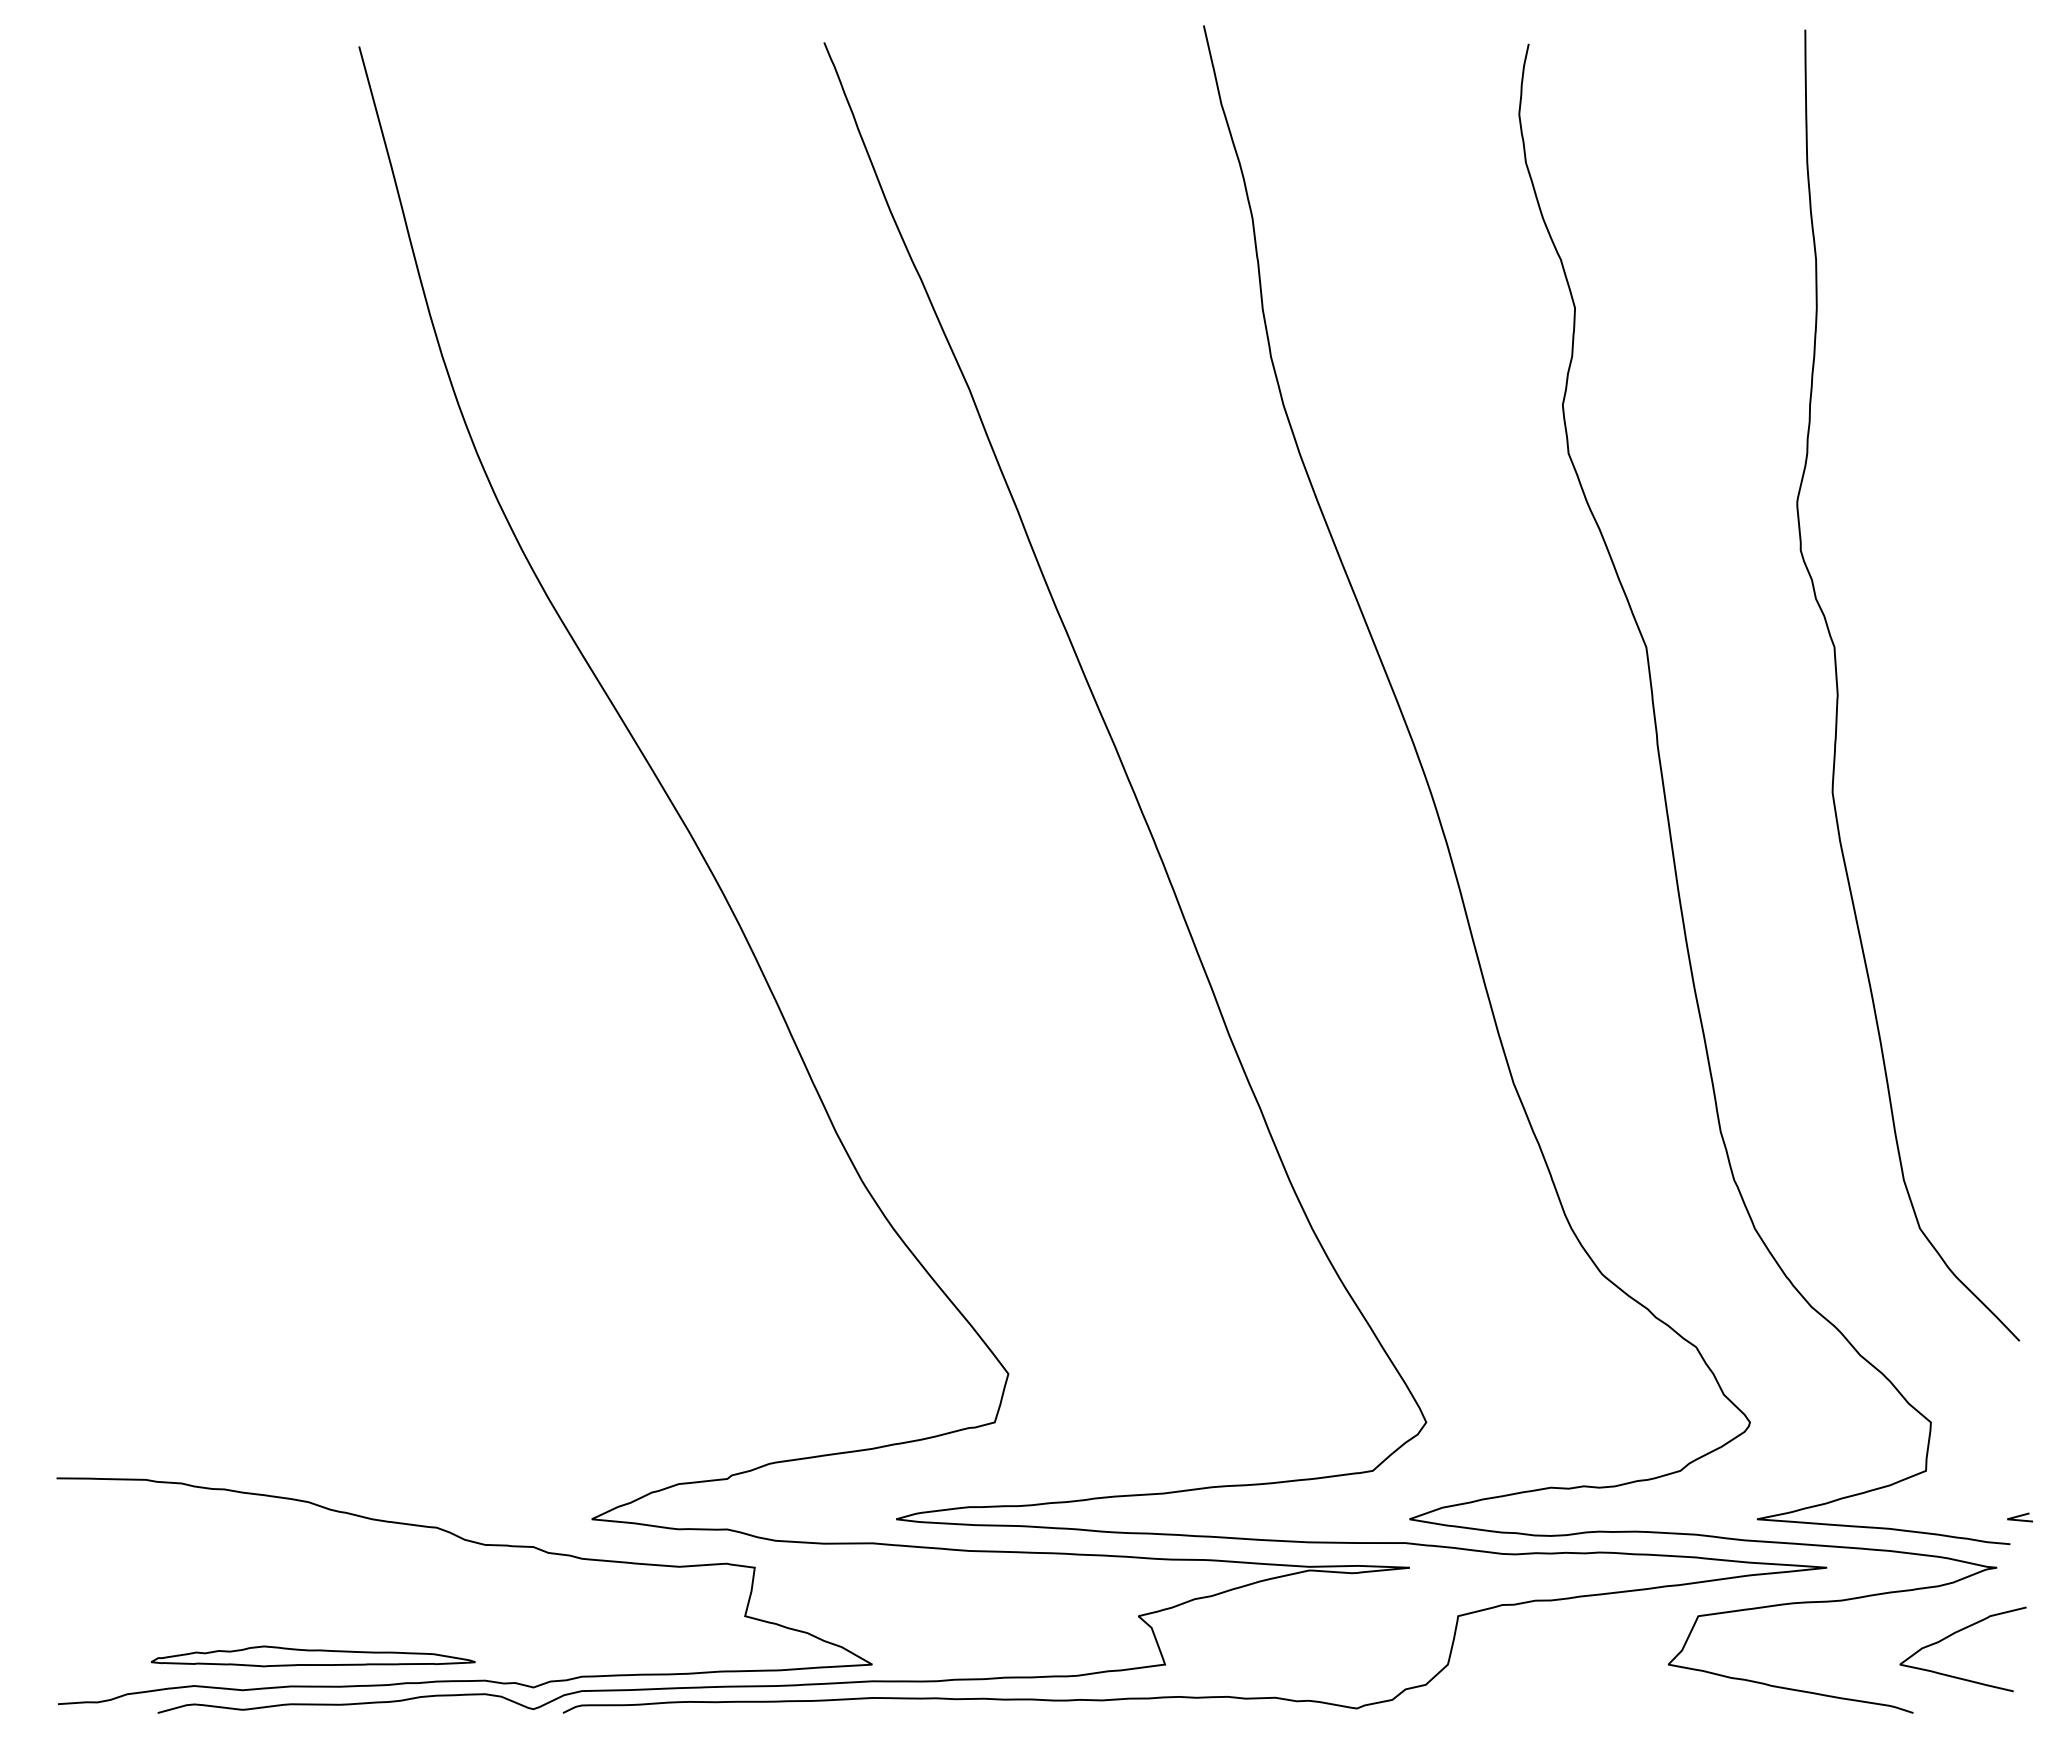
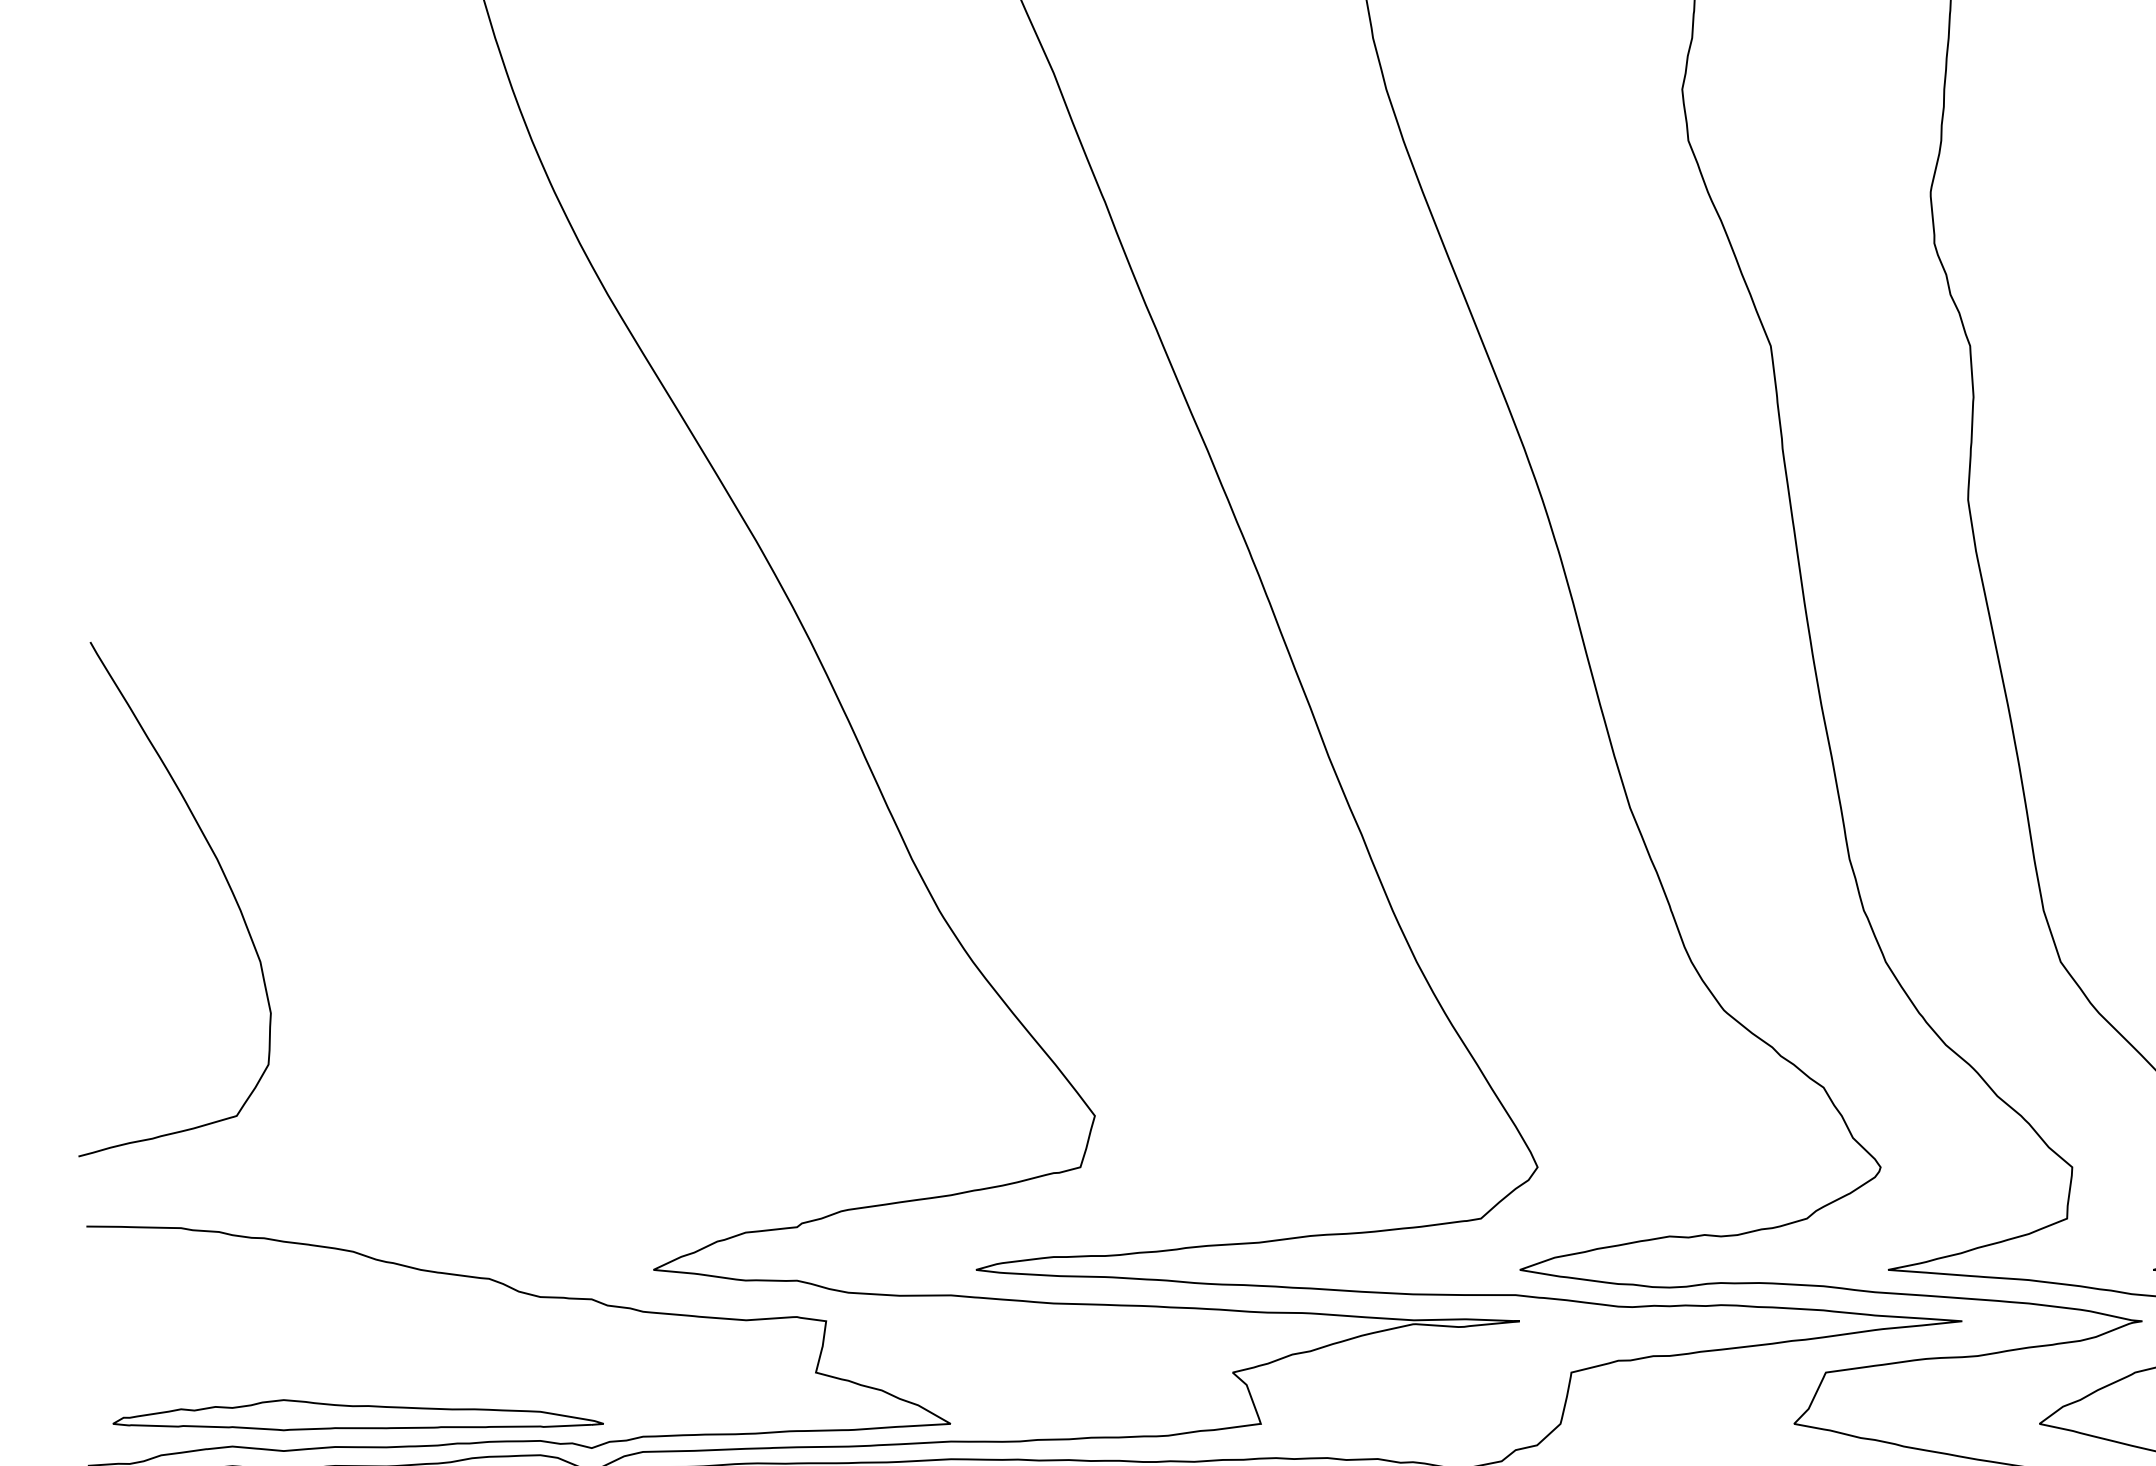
curve: (185, 1146) -> (223, 874), added
part: (313, 1656) -> (358, 1415), size x1.43

